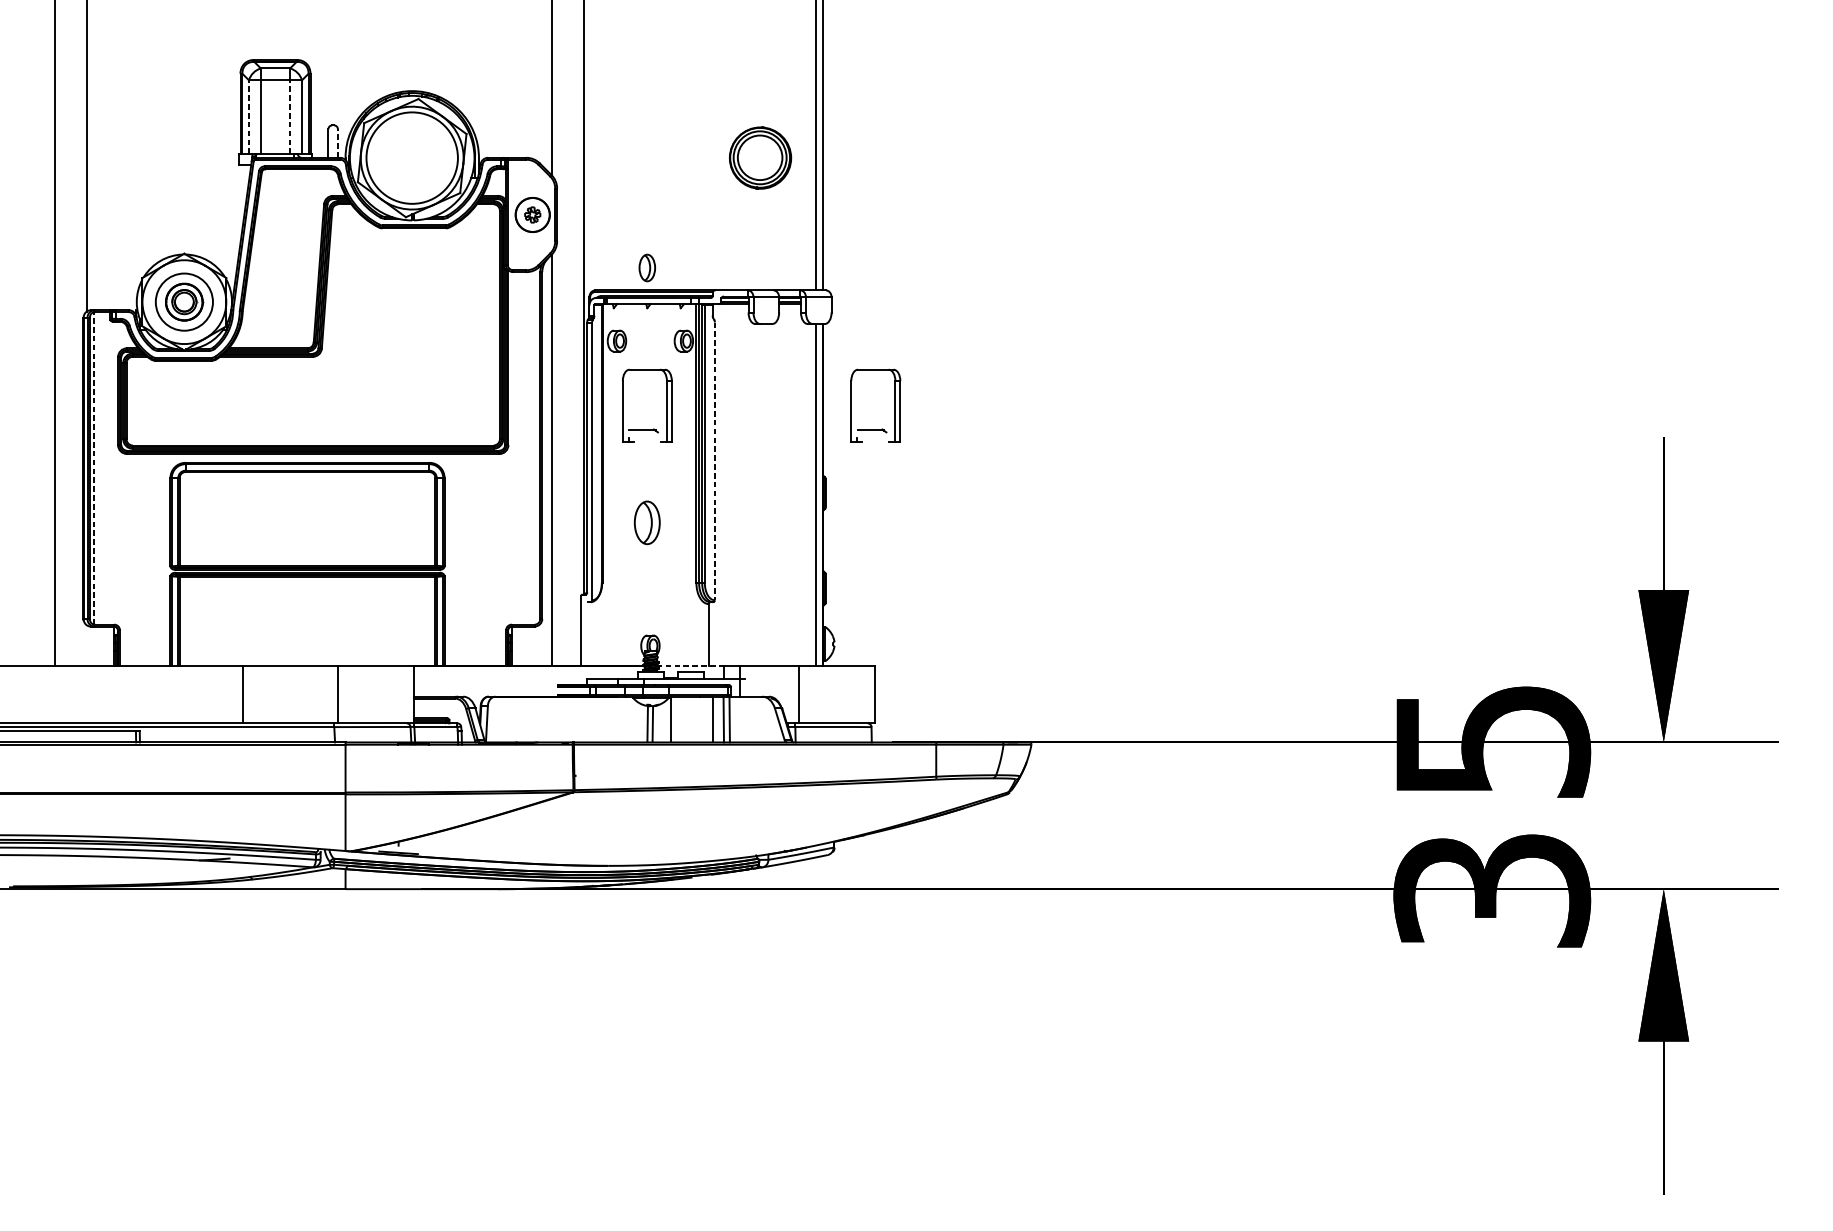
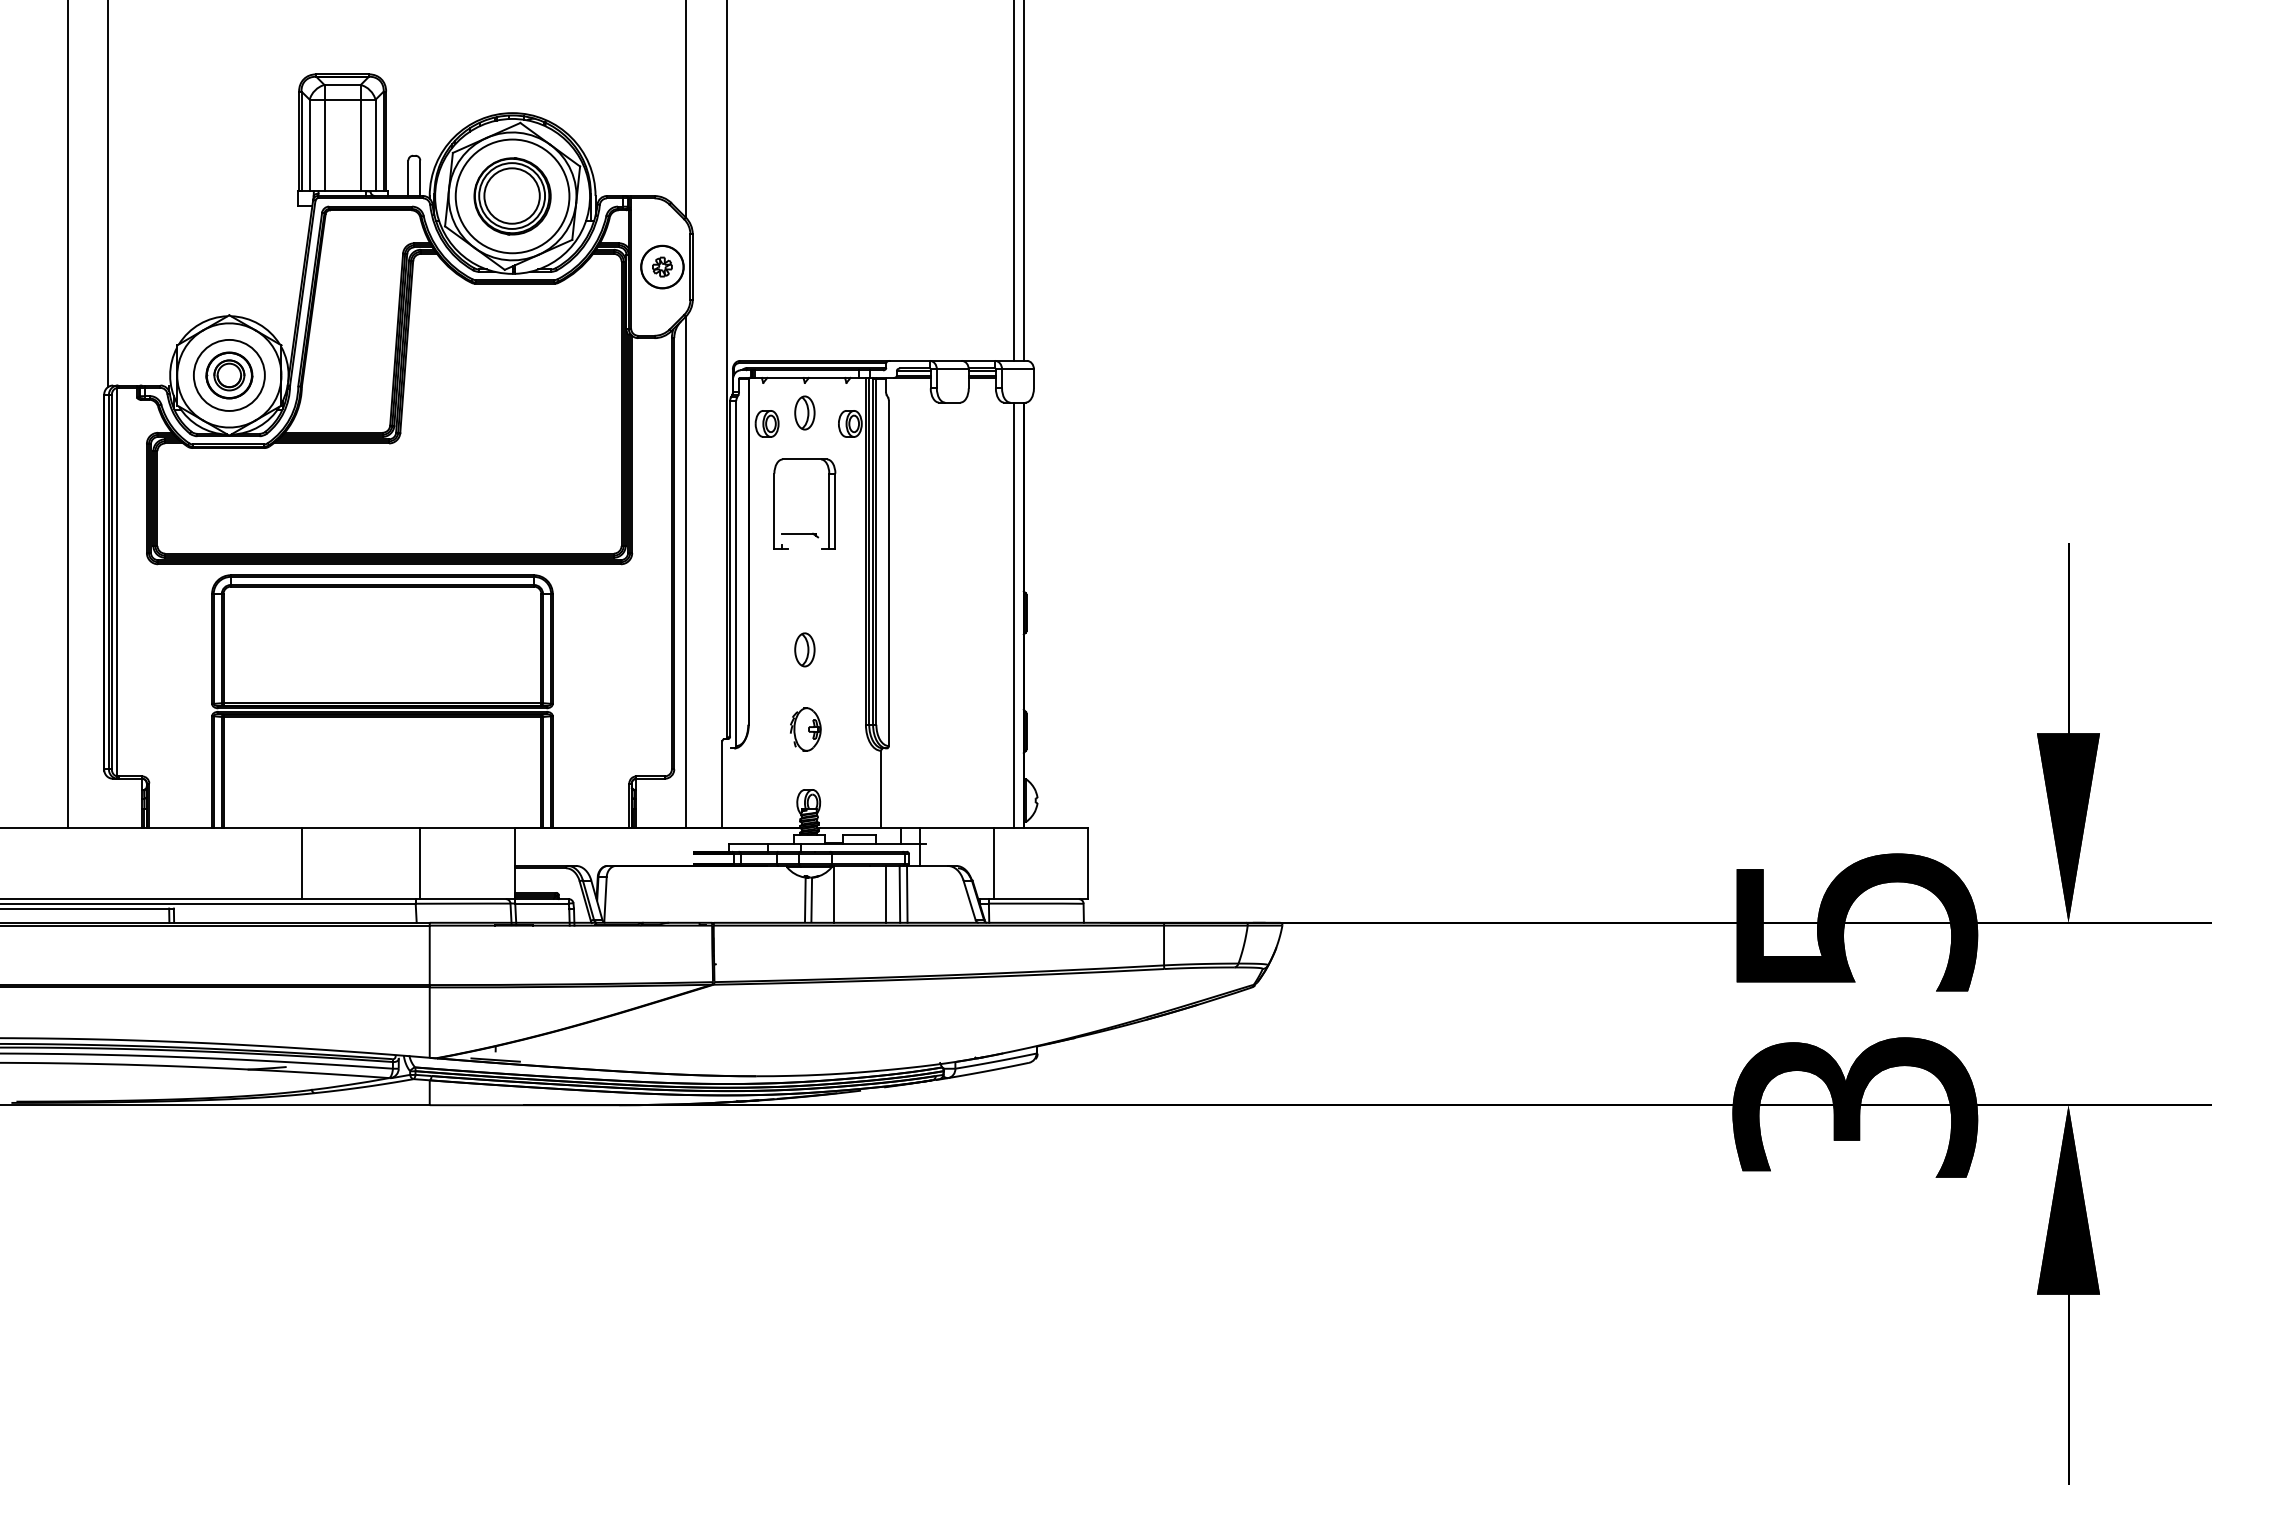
line: (248, 117) -> (309, 145), dashed -> solid
line: (289, 117) -> (360, 145), dashed -> solid
line: (338, 143) -> (420, 178), dashed -> solid
part: (760, 158) -> (512, 196), moved
part: (647, 267) -> (804, 412), moved
part: (894, 405) -> (1112, 503), removed
line: (714, 461) -> (888, 573), dashed -> solid
line: (94, 467) -> (117, 581), dashed -> solid
part: (647, 522) -> (804, 649), size x0.62
part: (647, 586) -> (805, 729), added
line: (692, 666) -> (860, 828), dashed -> solid

